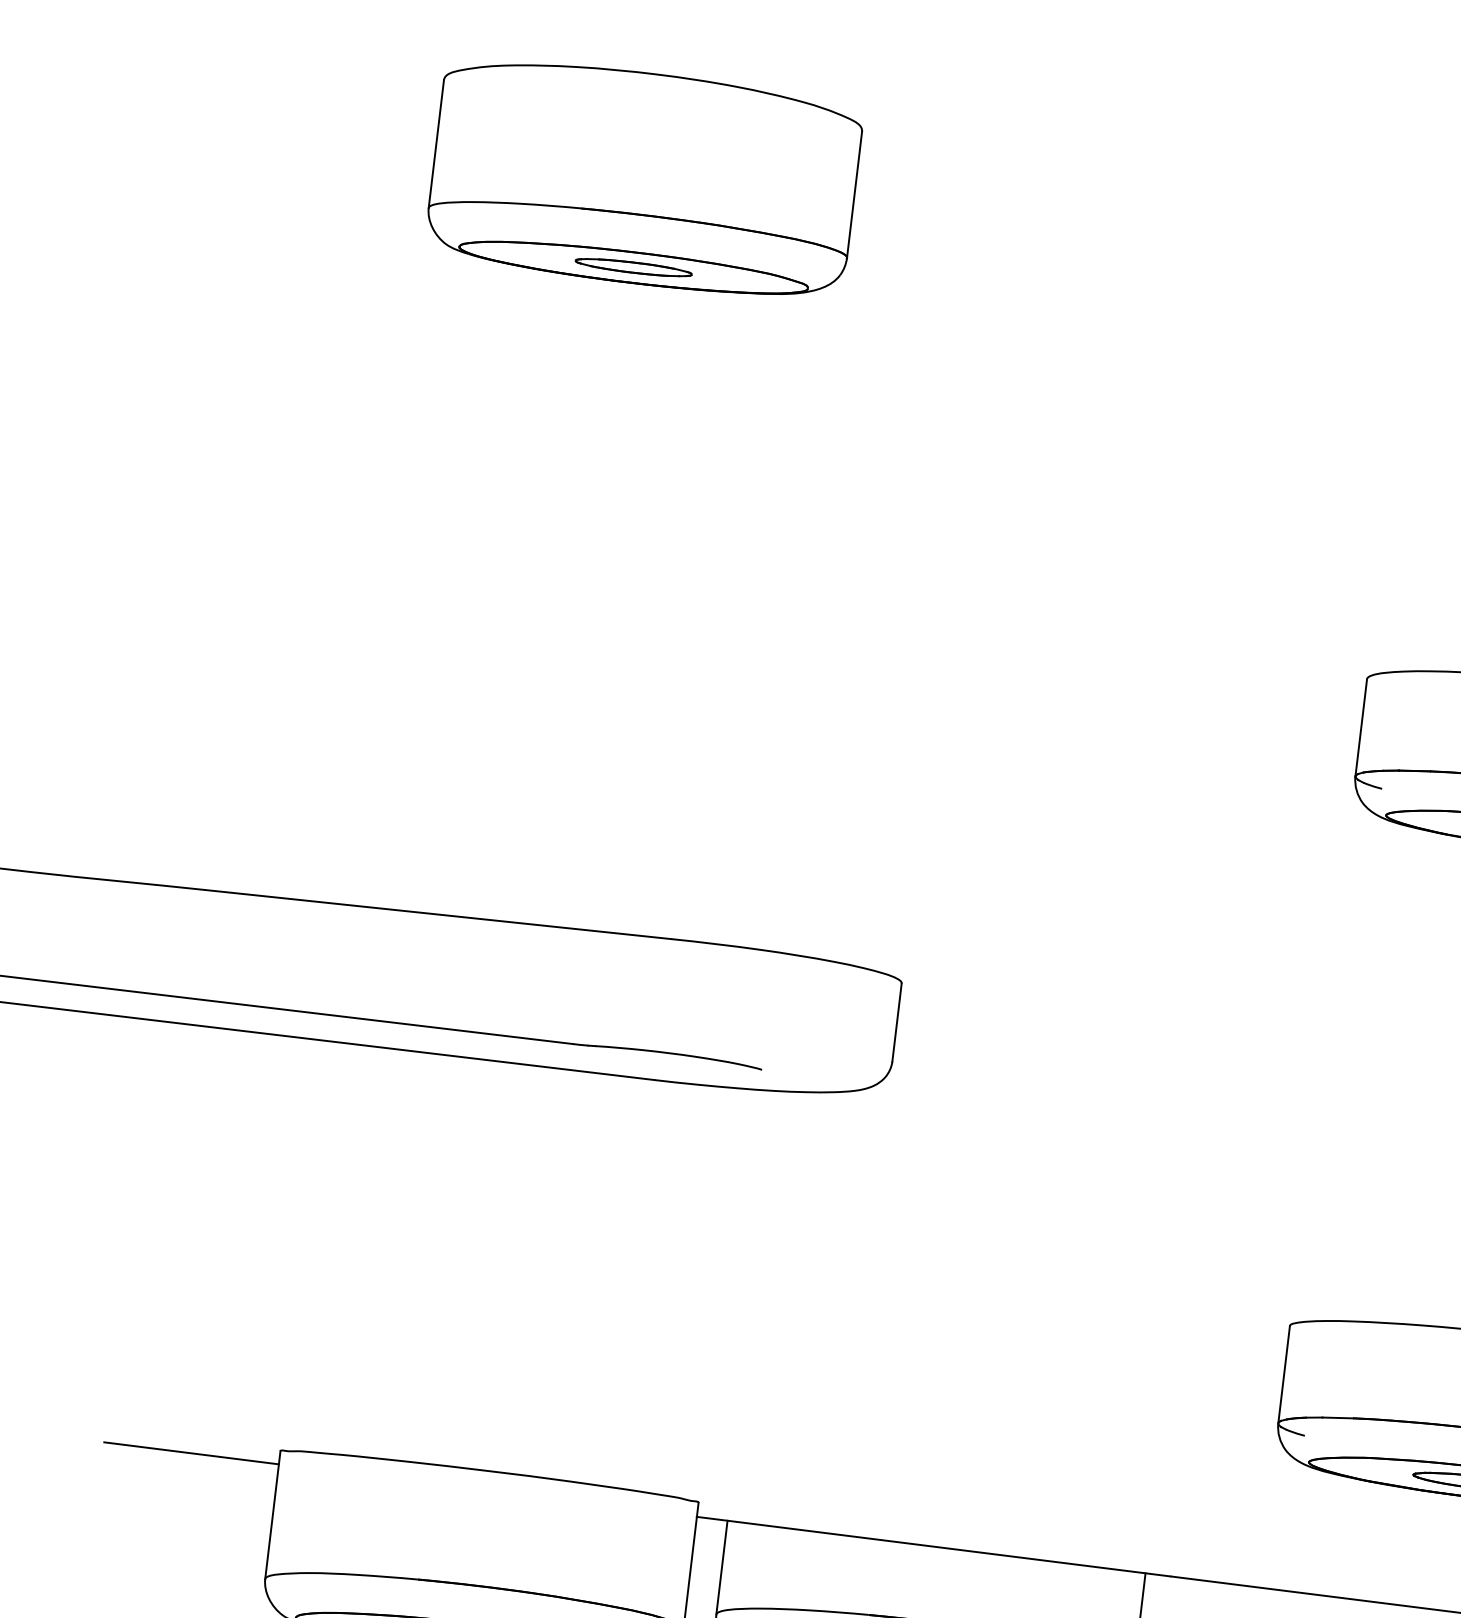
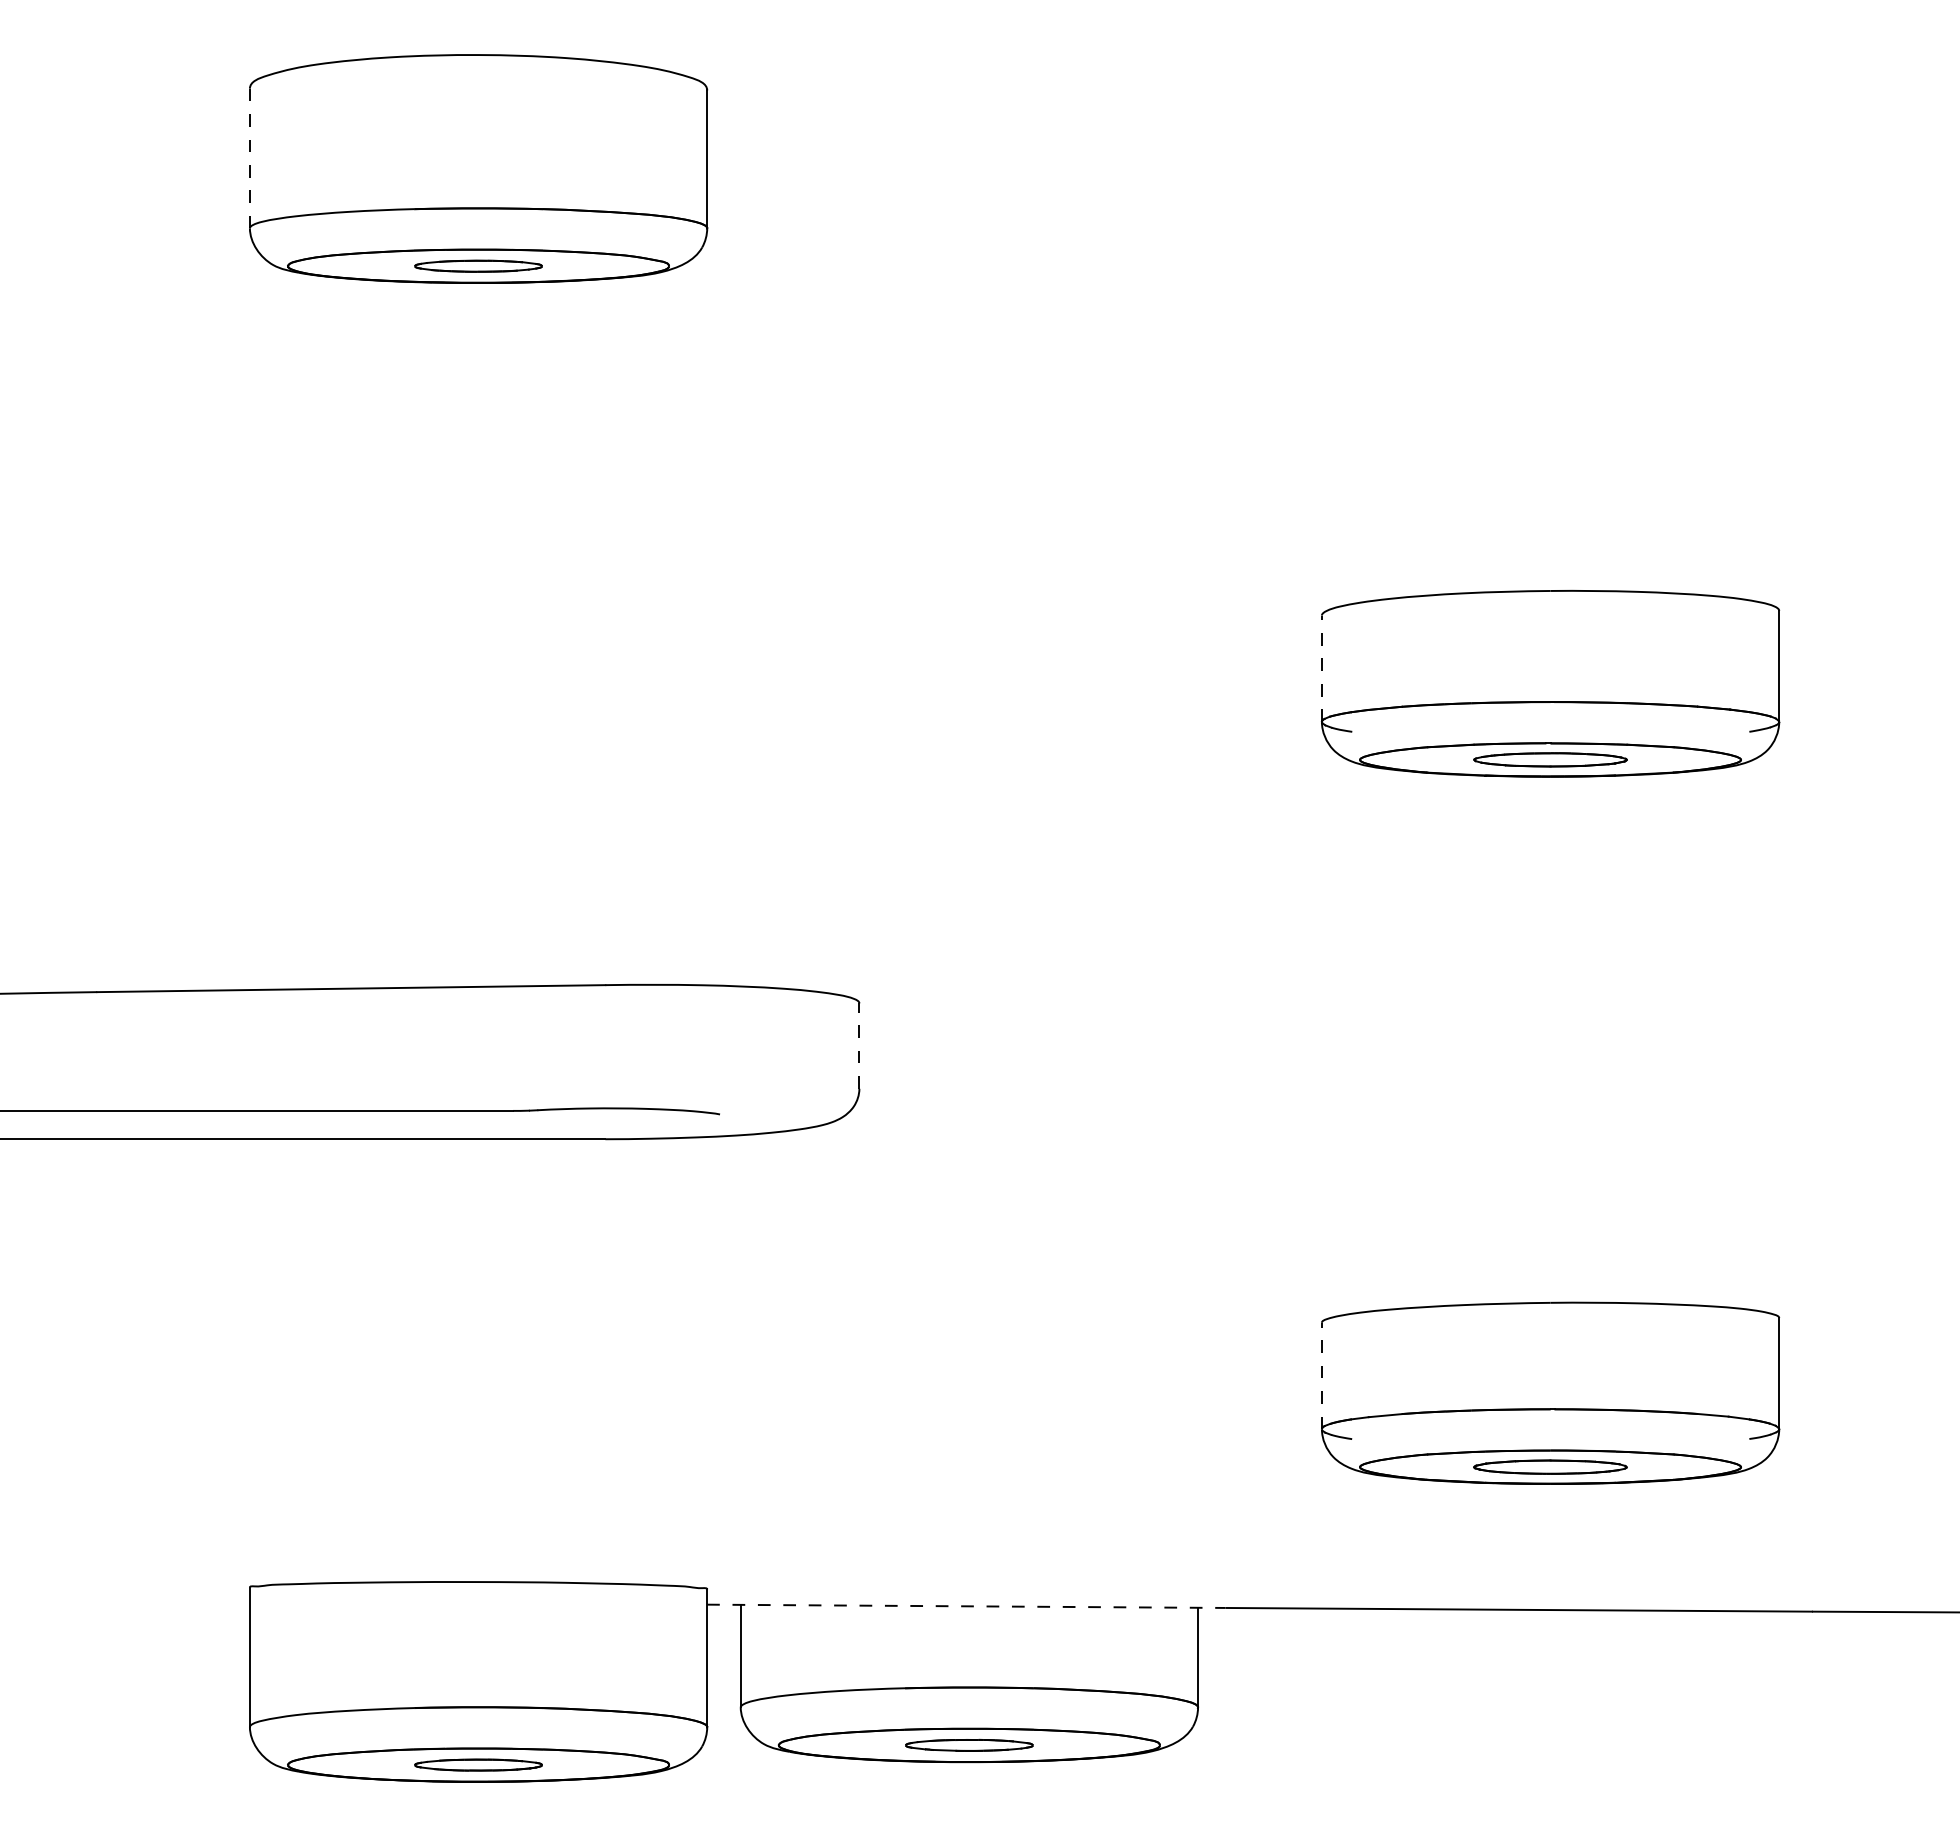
line: (435, 144) -> (249, 158), solid -> dashed
line: (1360, 727) -> (1321, 668), solid -> dashed
line: (897, 1022) -> (859, 1046), solid -> dashed
line: (1283, 1374) -> (1321, 1375), solid -> dashed
line: (190, 1452) -> (153, 1600), removed
line: (933, 1546) -> (966, 1606), solid -> dashed

